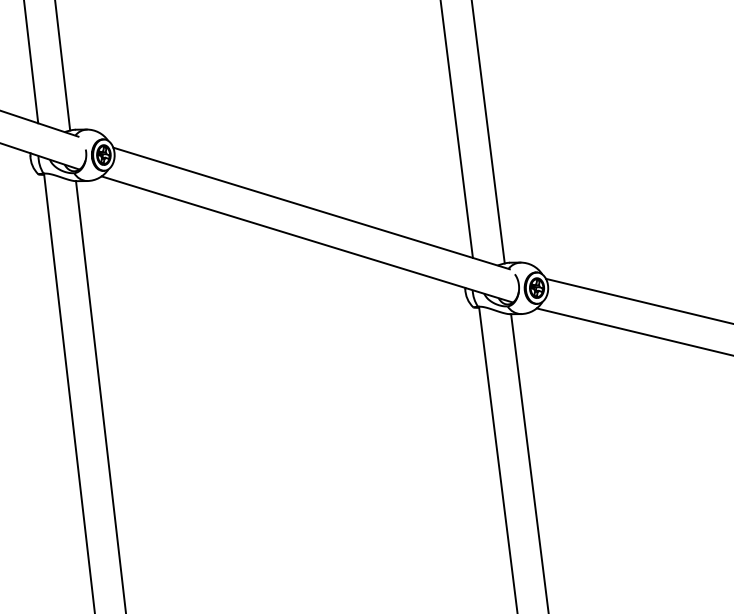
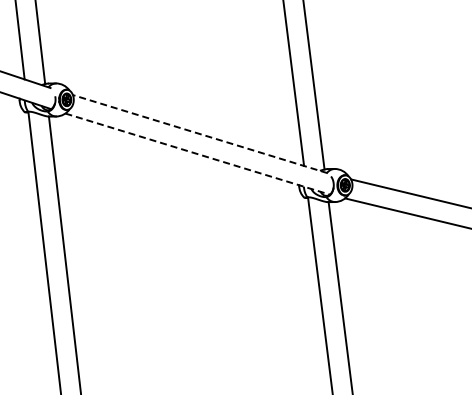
line: (310, 208) -> (199, 134), solid -> dashed
line: (308, 240) -> (198, 154), solid -> dashed

